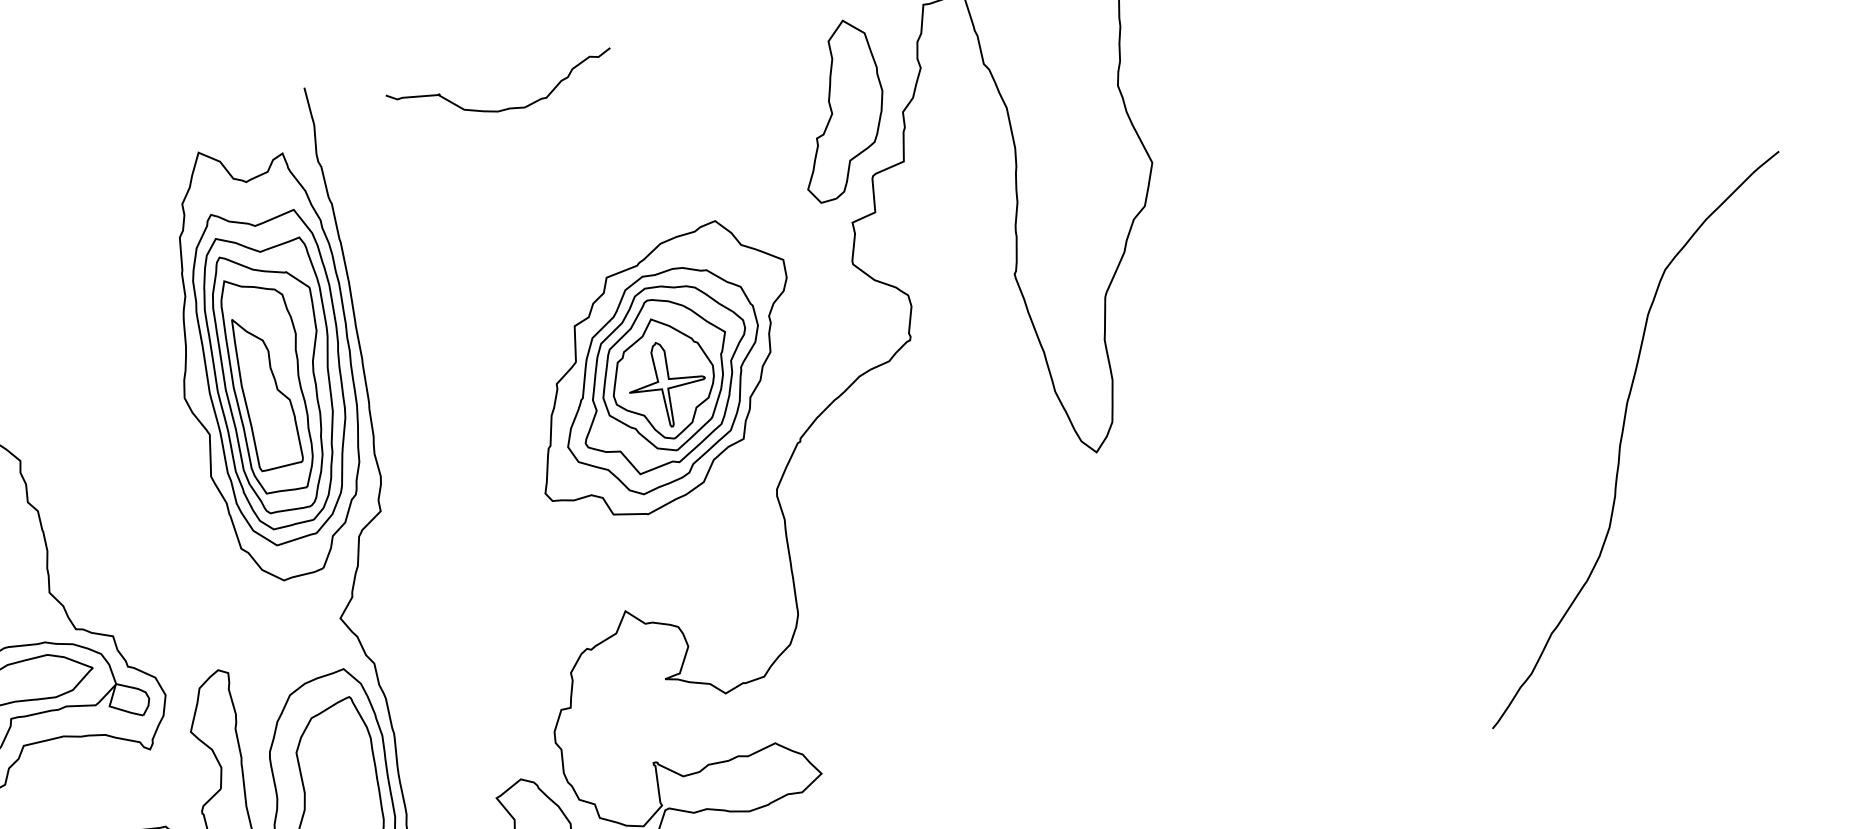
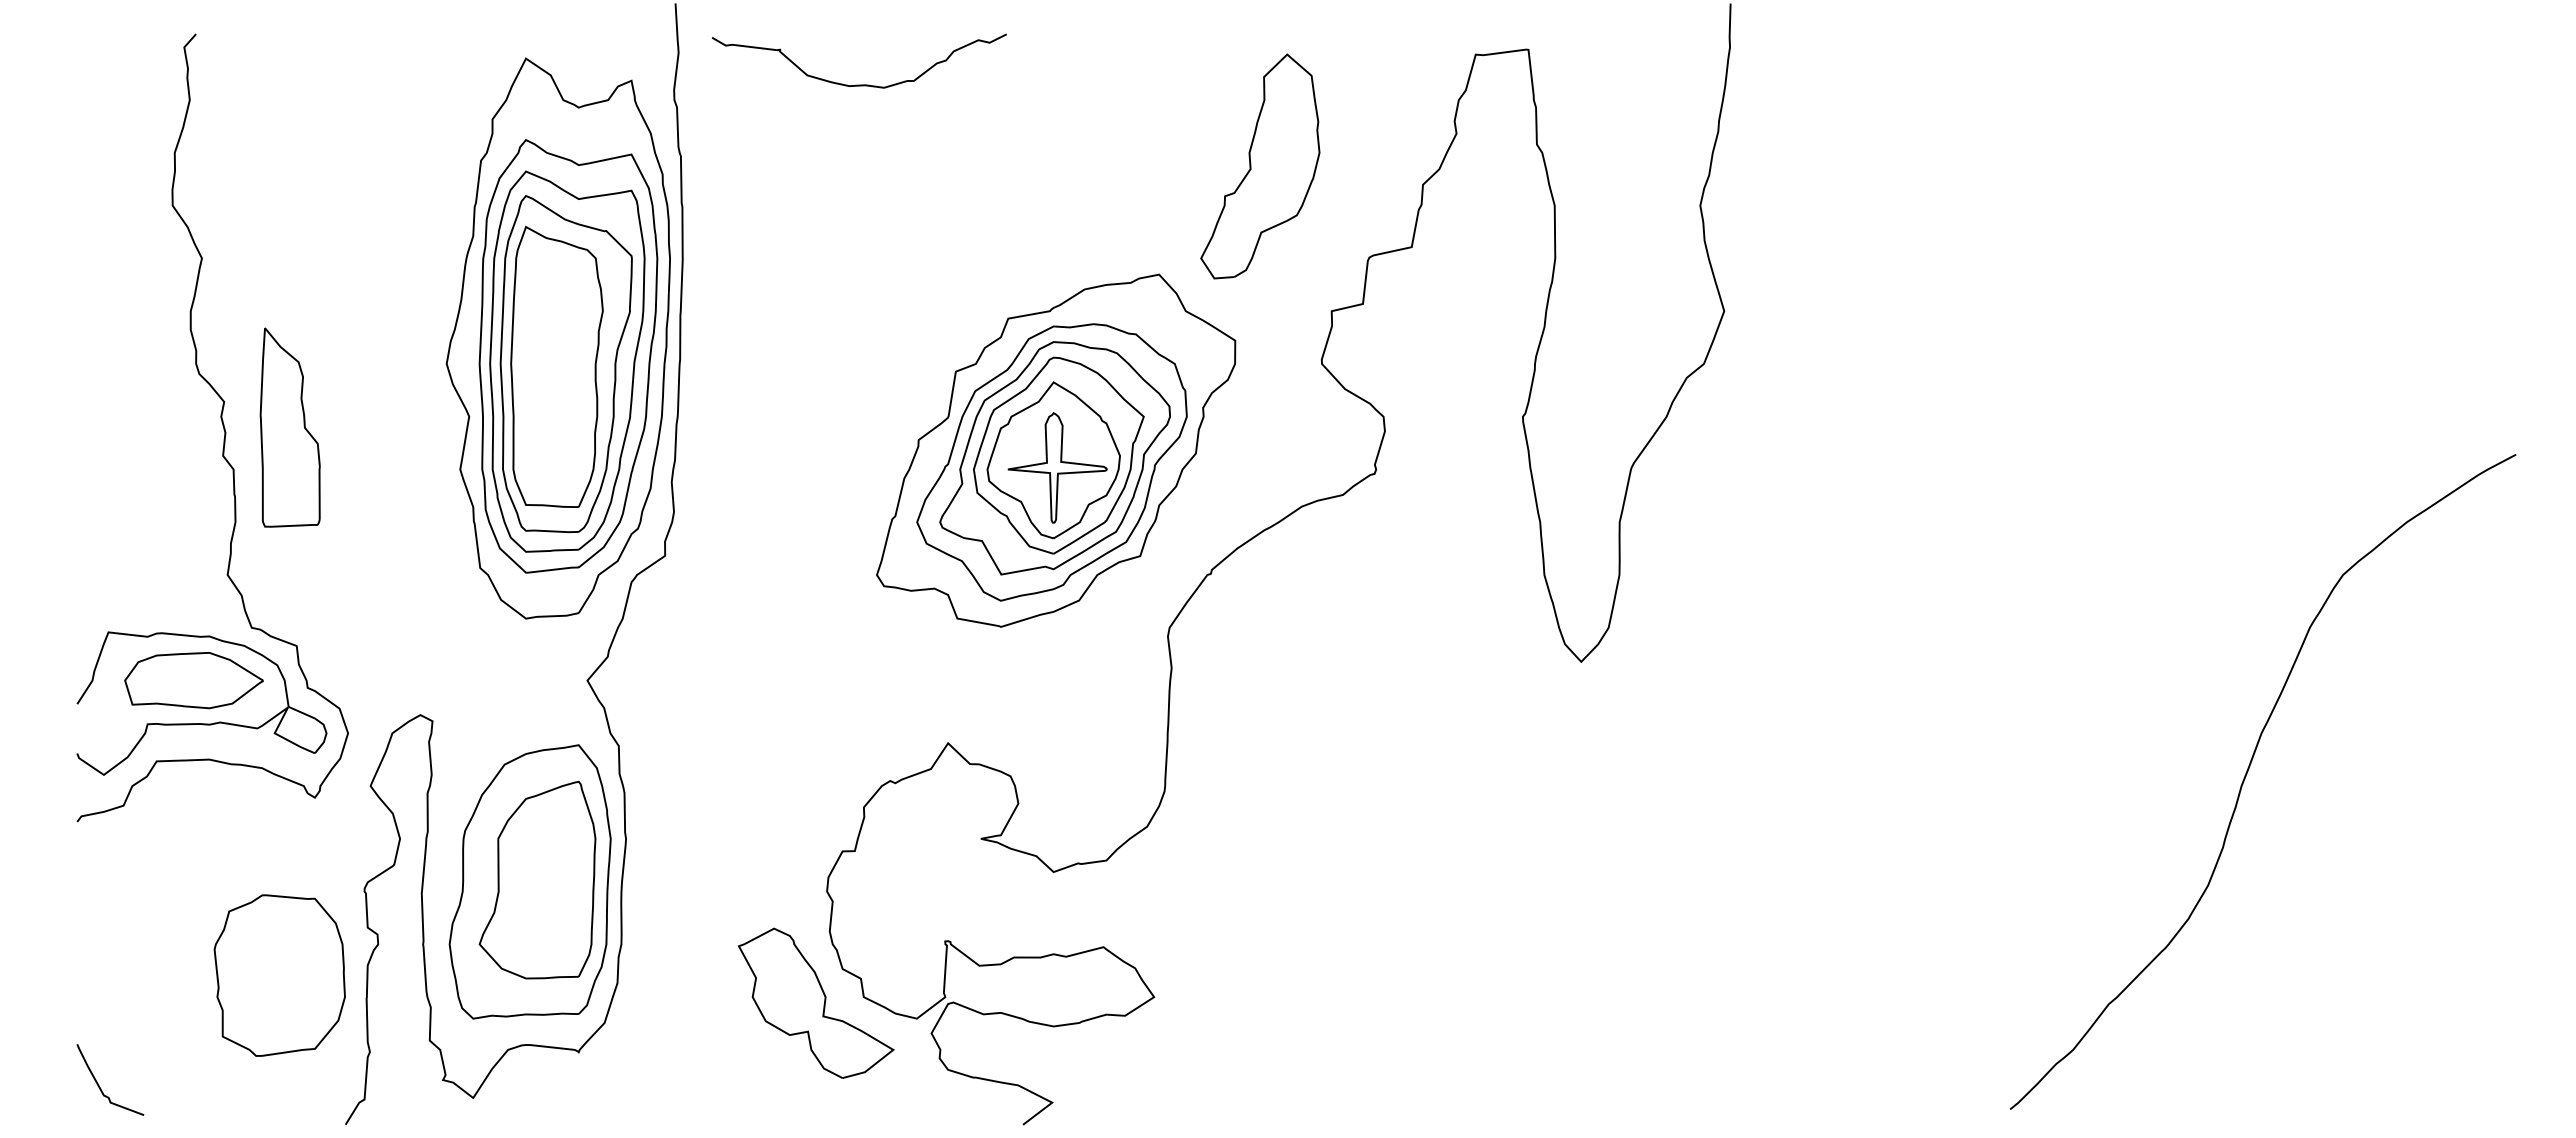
curve: (504, 108) -> (858, 84), moved
part: (839, 110) -> (1260, 166), moved
part: (265, 391) -> (289, 427), moved

